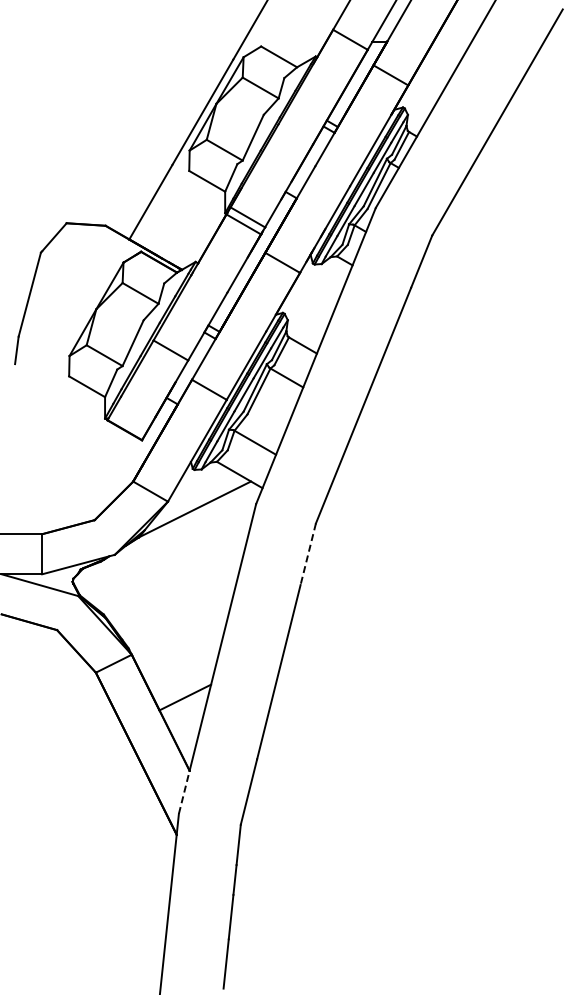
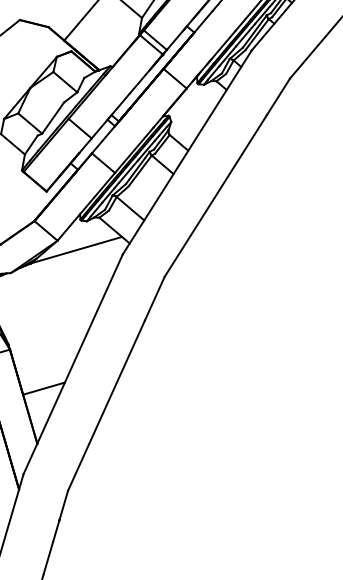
line: (308, 554) -> (154, 298), dashed -> solid
line: (184, 791) -> (30, 458), dashed -> solid

